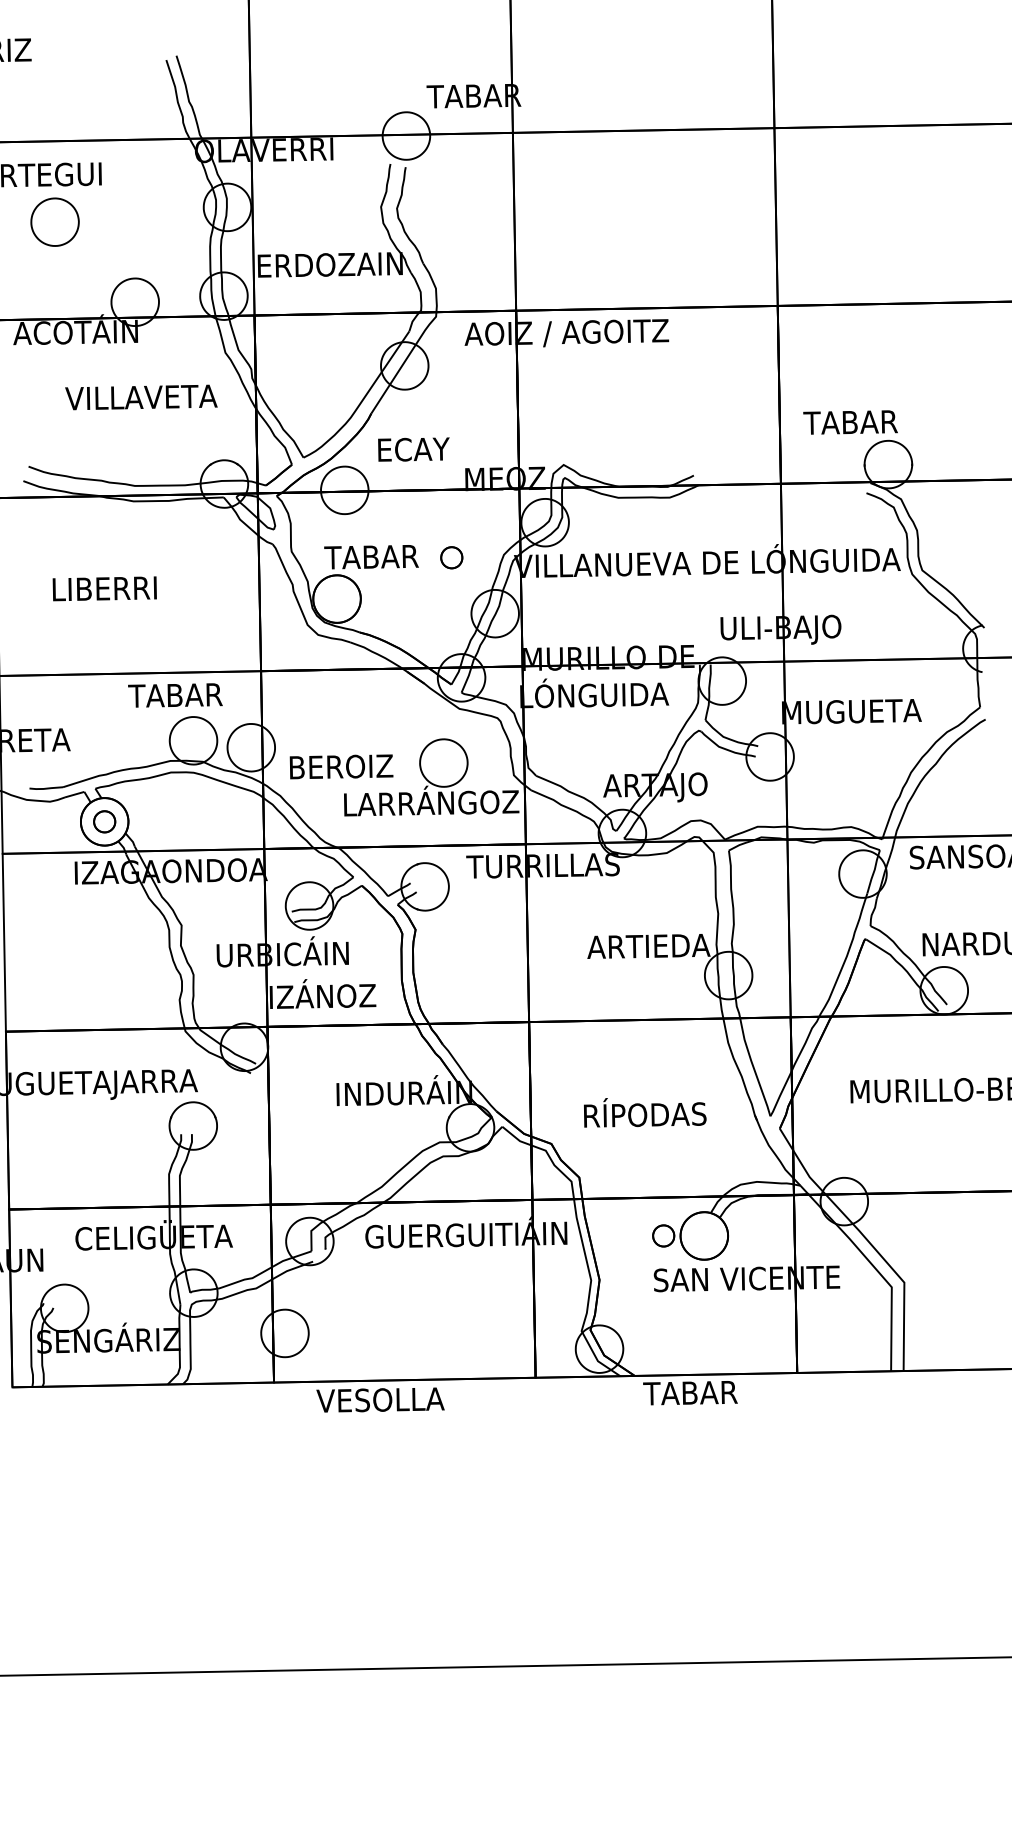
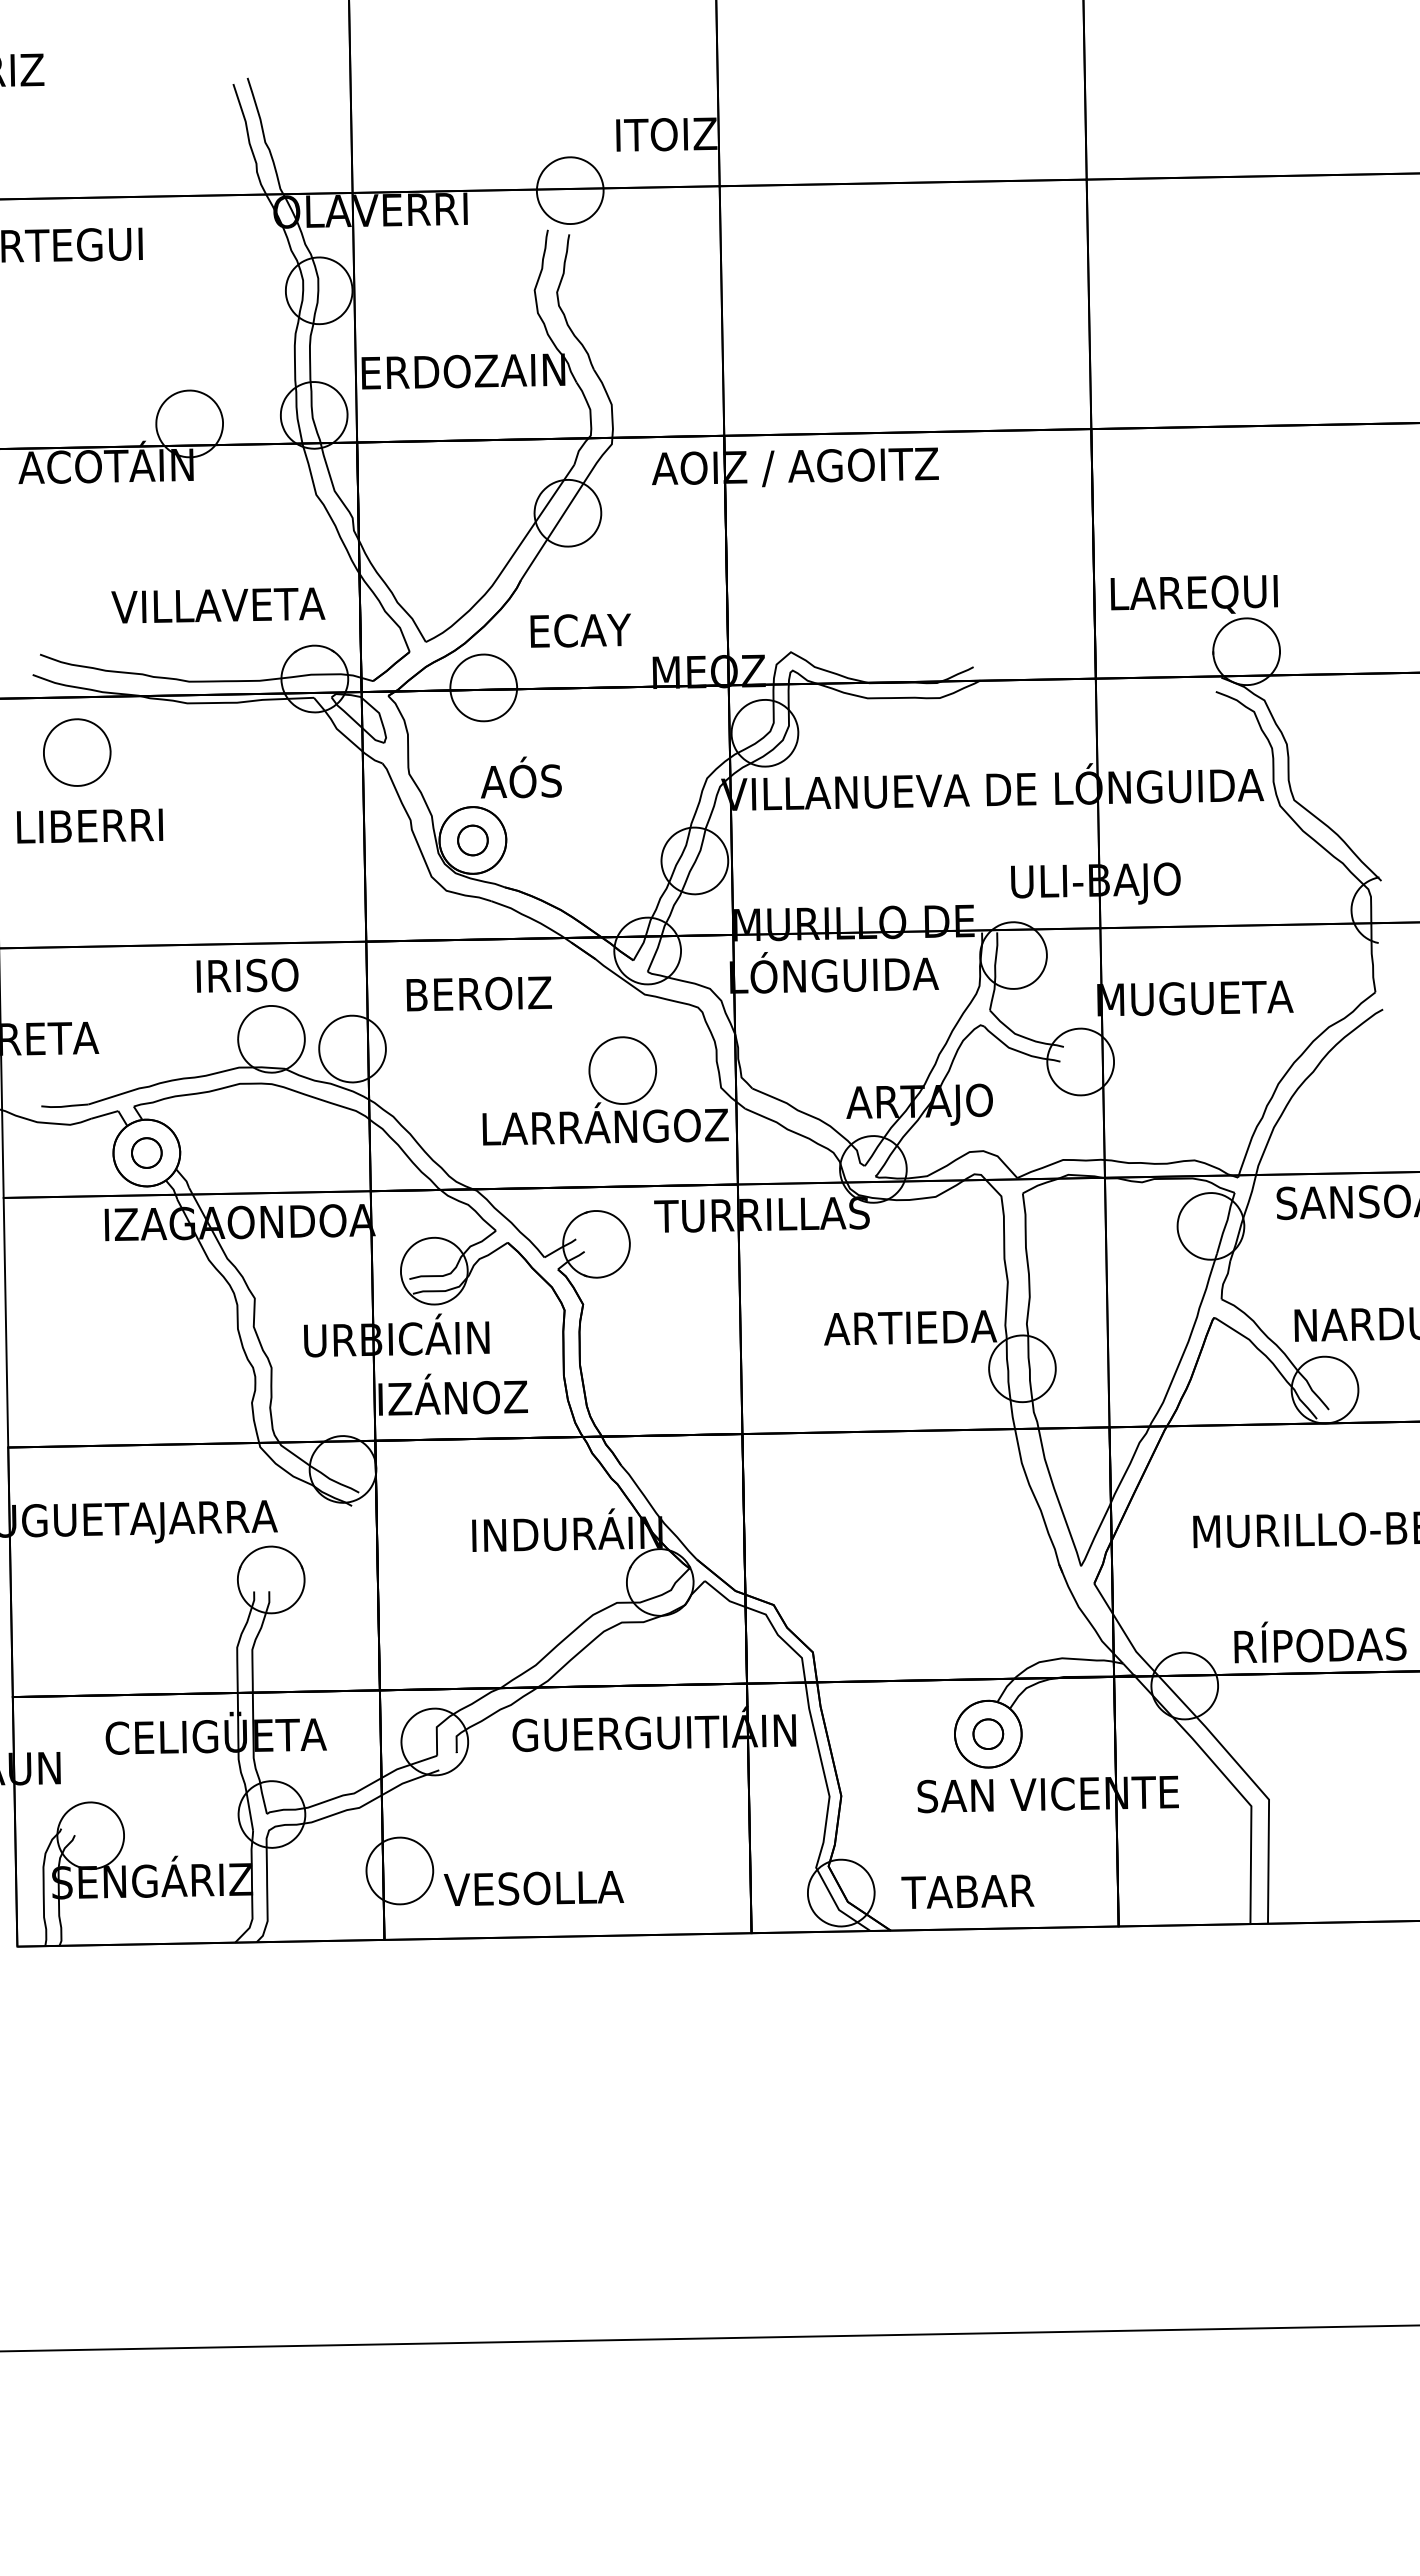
text: (473, 96) -> (664, 134), TABAR -> ITOIZ
part: (55, 222) -> (77, 752), moved
text: (141, 397) -> (218, 605), moved
text: (850, 423) -> (1193, 594), TABAR -> LAREQUI
text: (370, 554) -> (520, 777), TABAR -> AÓS
part: (451, 557) -> (472, 840), moved
text: (105, 588) -> (90, 825), moved
text: (174, 695) -> (245, 975), TABAR -> IRISO
text: (341, 766) -> (478, 993), moved
text: (645, 1112) -> (1320, 1642), moved
part: (663, 1235) -> (988, 1733), moved
text: (690, 1392) -> (967, 1891), moved
text: (380, 1400) -> (533, 1888), moved

